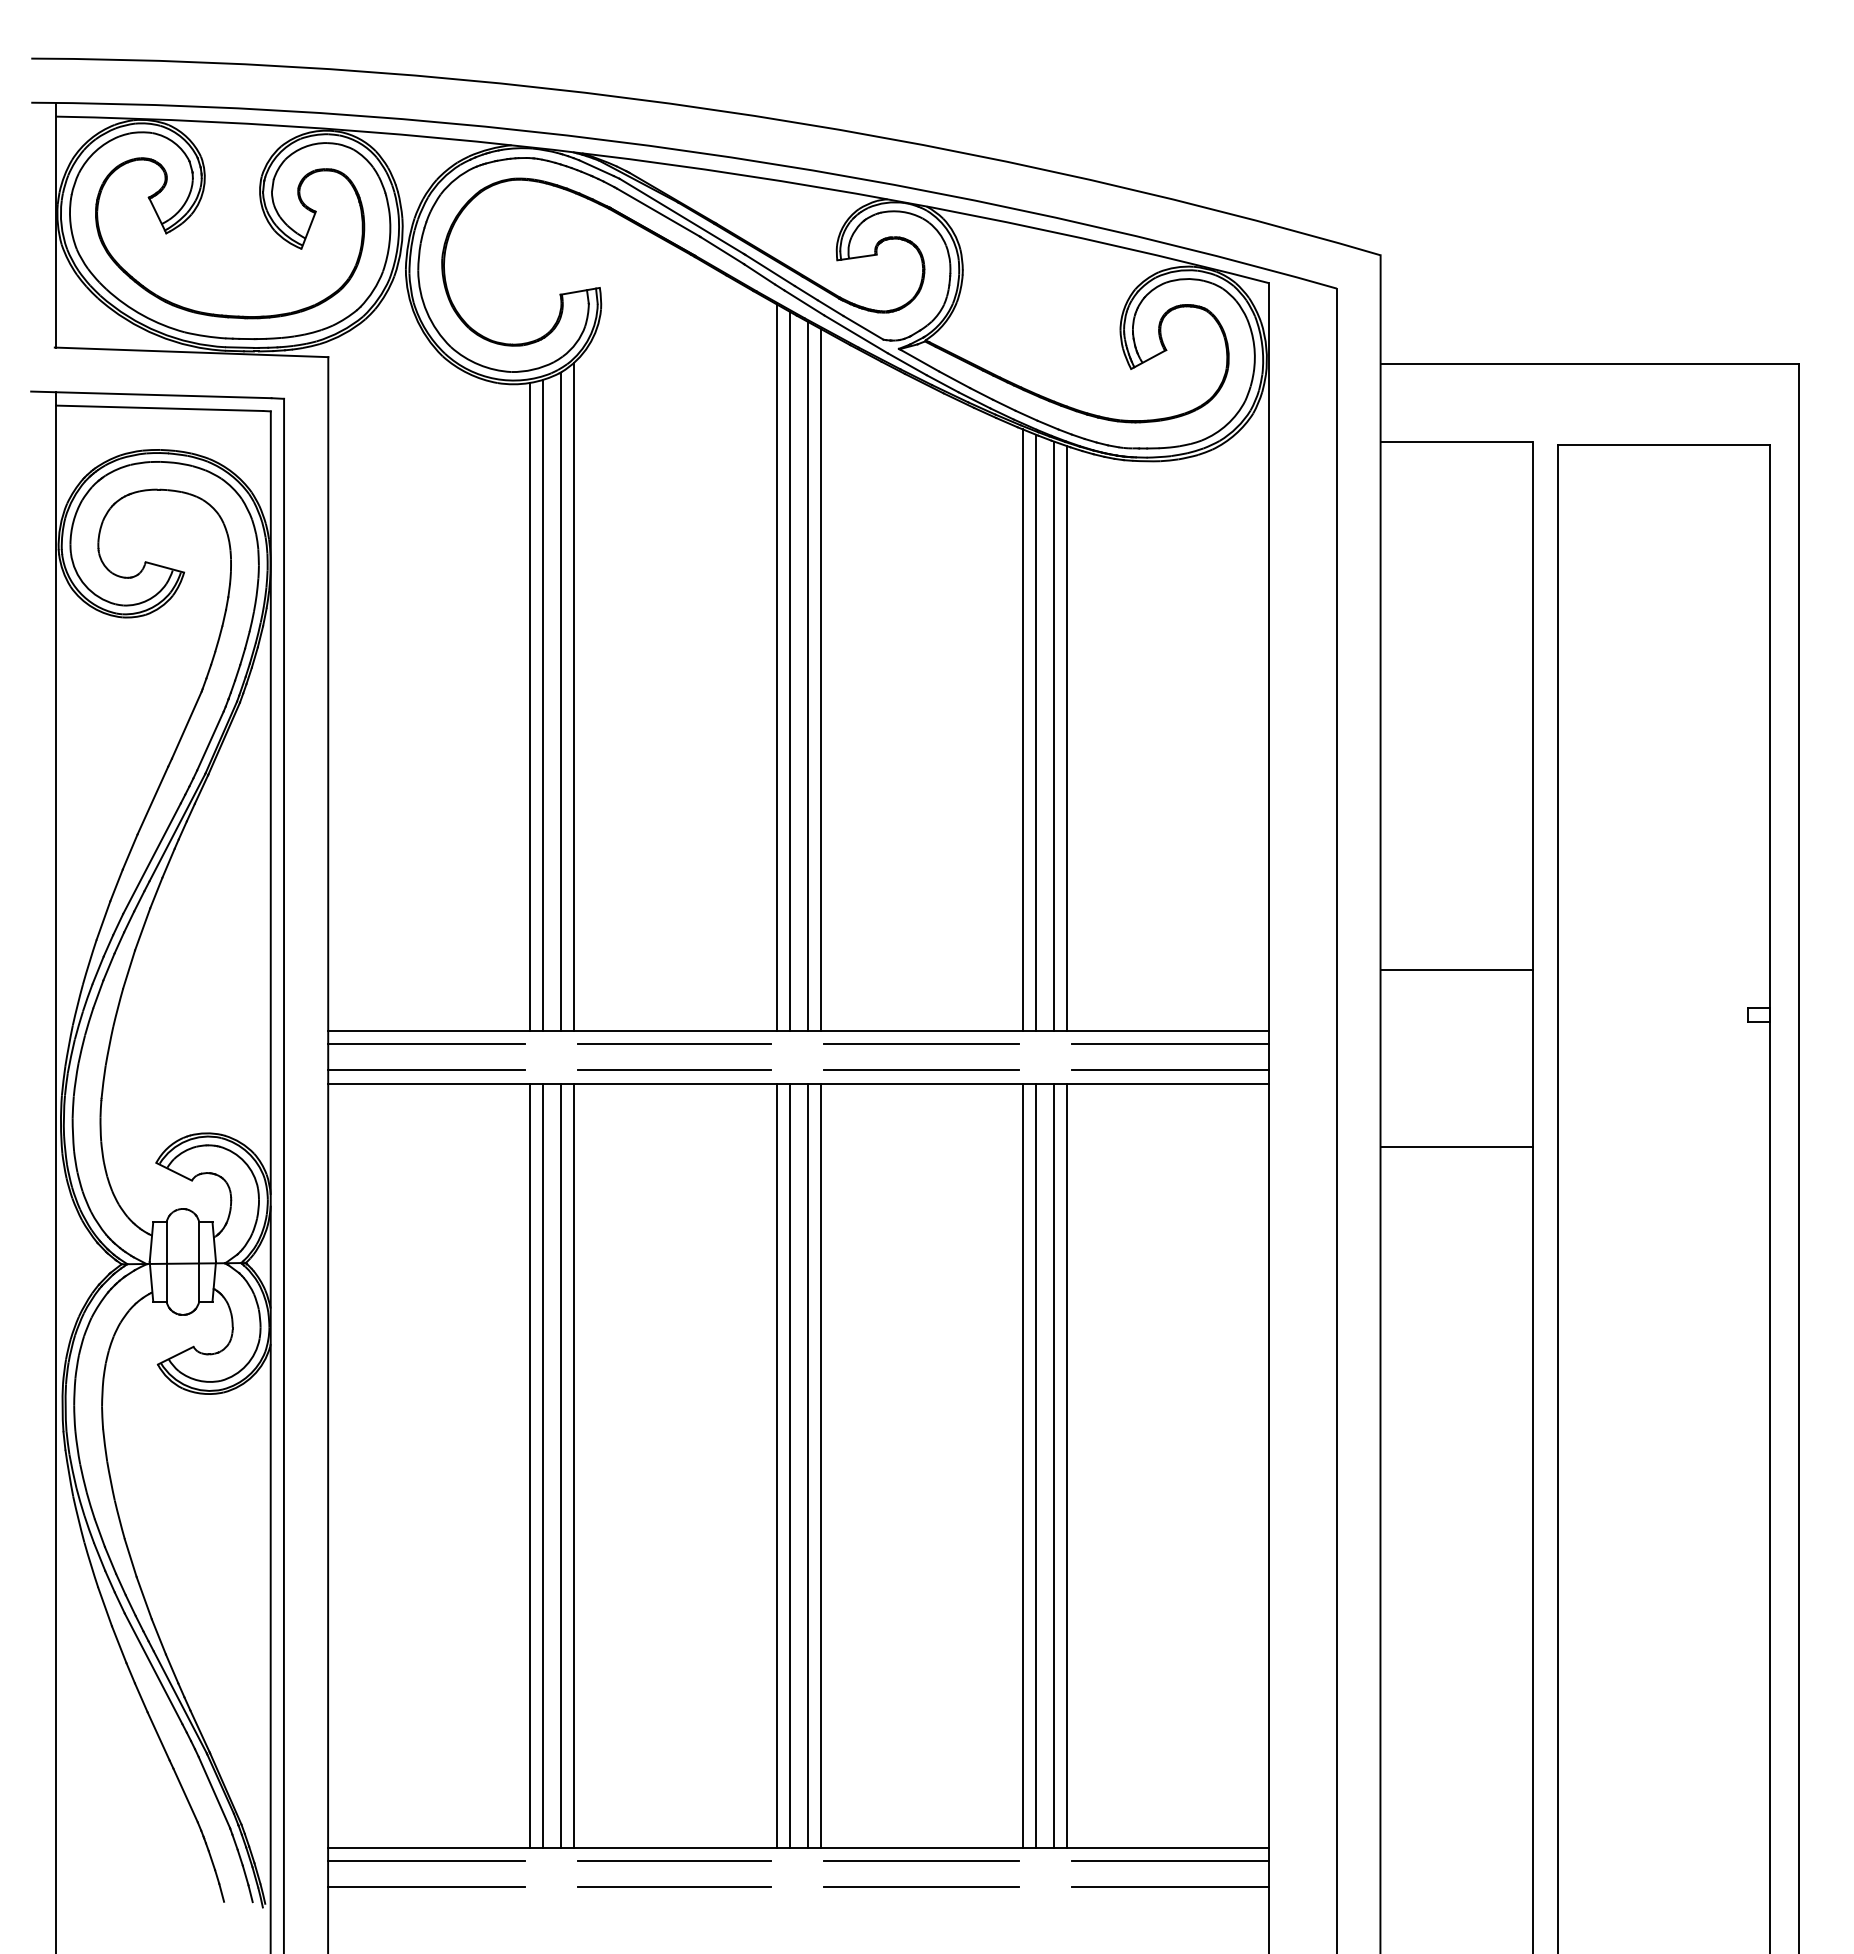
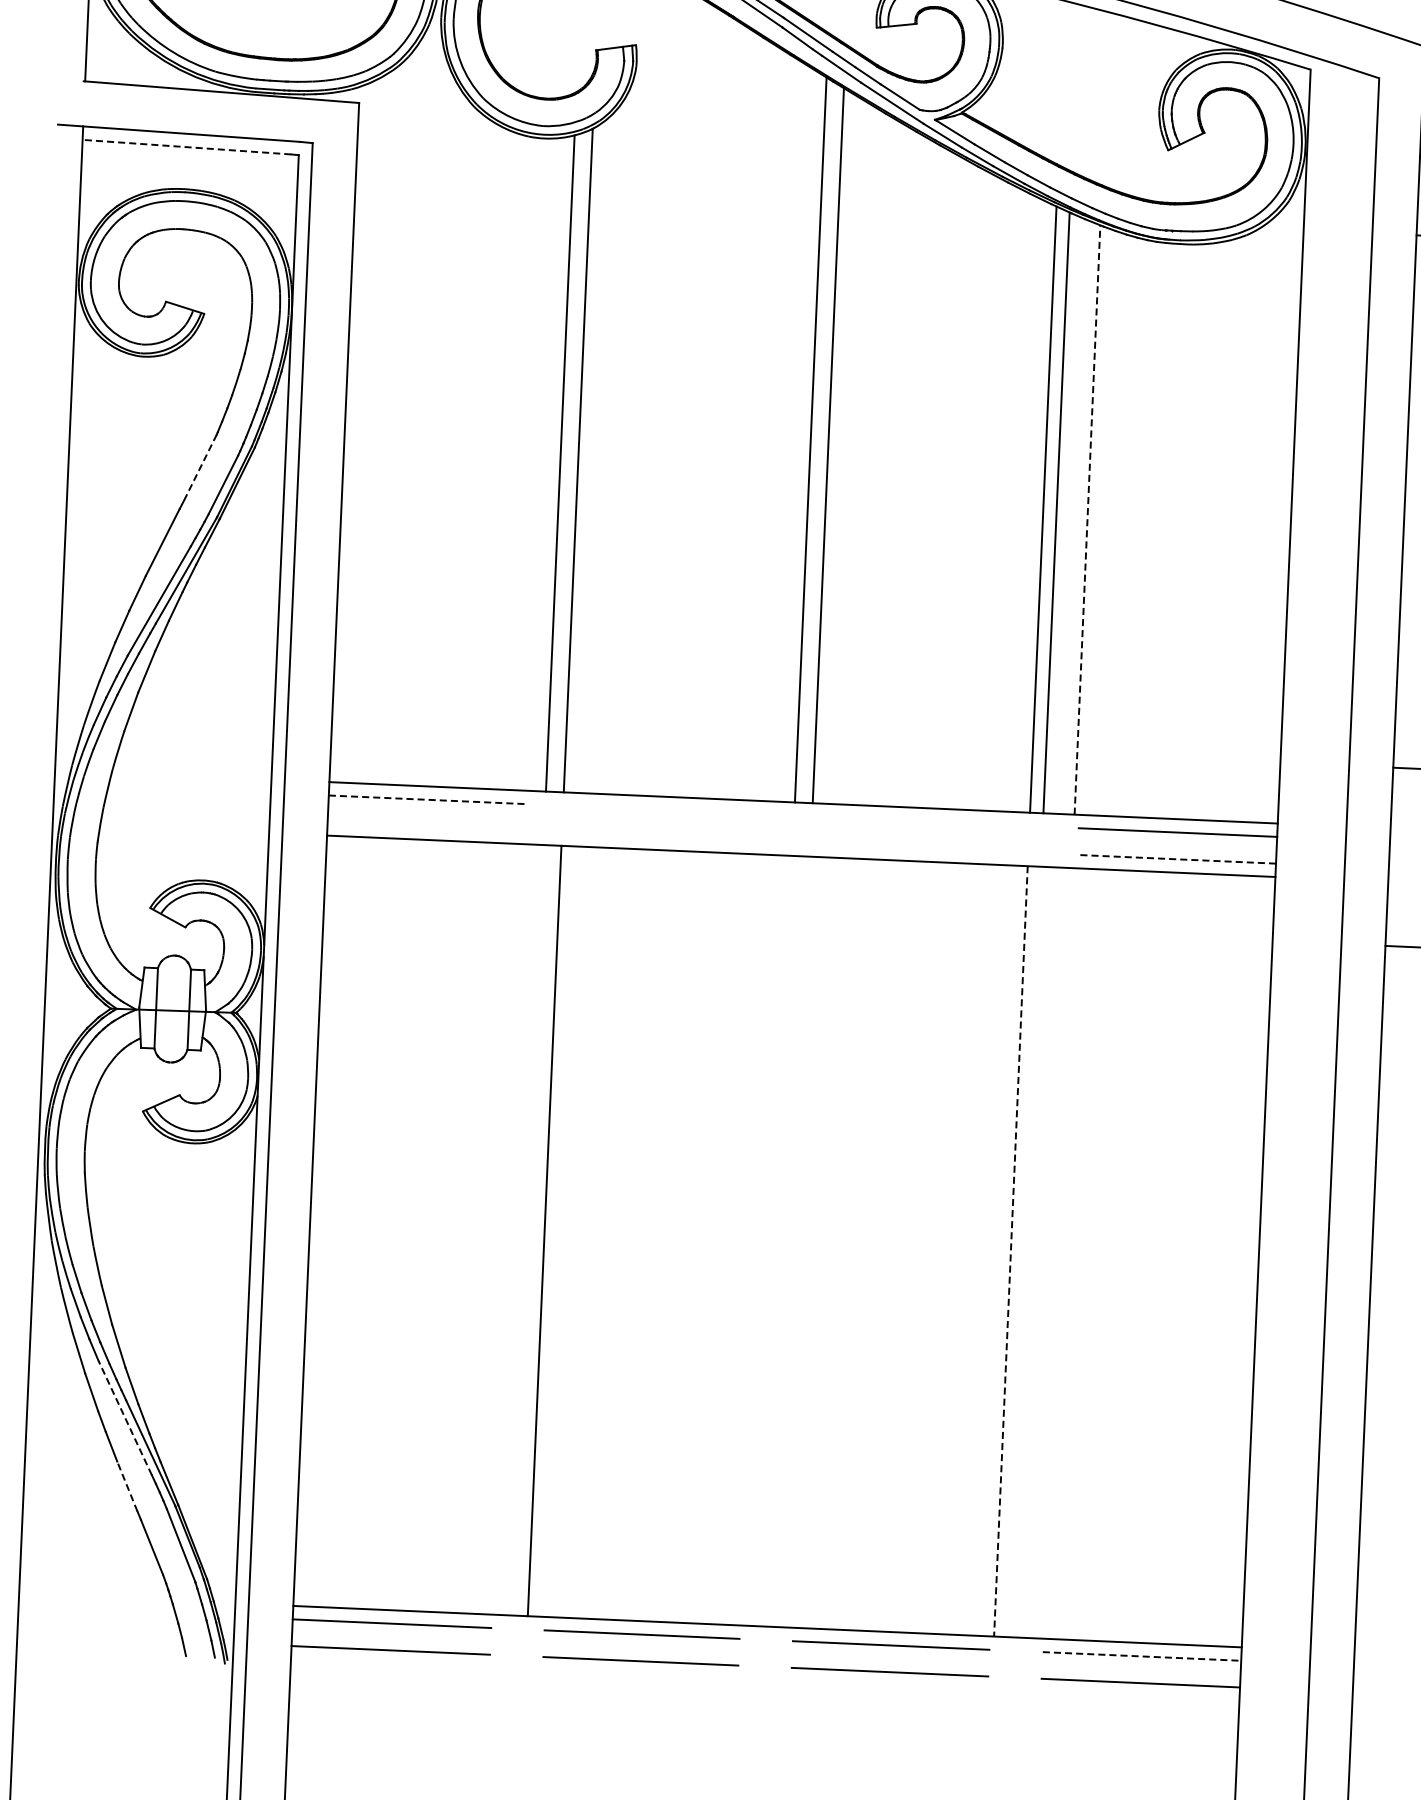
line: (159, 408) -> (186, 147), solid -> dashed
line: (776, 667) -> (797, 435), removed
line: (820, 679) -> (841, 449), removed
line: (573, 696) -> (591, 456), removed
line: (529, 706) -> (546, 464), removed
line: (186, 725) -> (199, 468), solid -> dashed
line: (1053, 735) -> (1073, 516), removed
line: (1067, 737) -> (1087, 519), solid -> dashed
line: (427, 1043) -> (428, 799), solid -> dashed
line: (674, 1043) -> (678, 810), removed
line: (921, 1043) -> (927, 821), removed
line: (426, 1070) -> (426, 826), removed
line: (674, 1070) -> (676, 837), removed
line: (921, 1070) -> (925, 848), removed
line: (1169, 1070) -> (1176, 859), solid -> dashed
line: (529, 1465) -> (513, 1229), removed
line: (542, 1465) -> (526, 1230), removed
line: (573, 1465) -> (557, 1231), removed
line: (776, 1465) -> (762, 1240), removed
line: (789, 1465) -> (775, 1241), removed
line: (807, 1465) -> (793, 1241), removed
line: (820, 1465) -> (806, 1242), removed
line: (1023, 1465) -> (1011, 1251), solid -> dashed
line: (1036, 1465) -> (1024, 1251), removed
line: (1053, 1465) -> (1041, 1252), removed
line: (1067, 1465) -> (1055, 1253), removed
line: (153, 1668) -> (125, 1417), solid -> dashed
line: (158, 1736) -> (127, 1486), solid -> dashed
line: (1170, 1860) -> (1142, 1656), solid -> dashed

